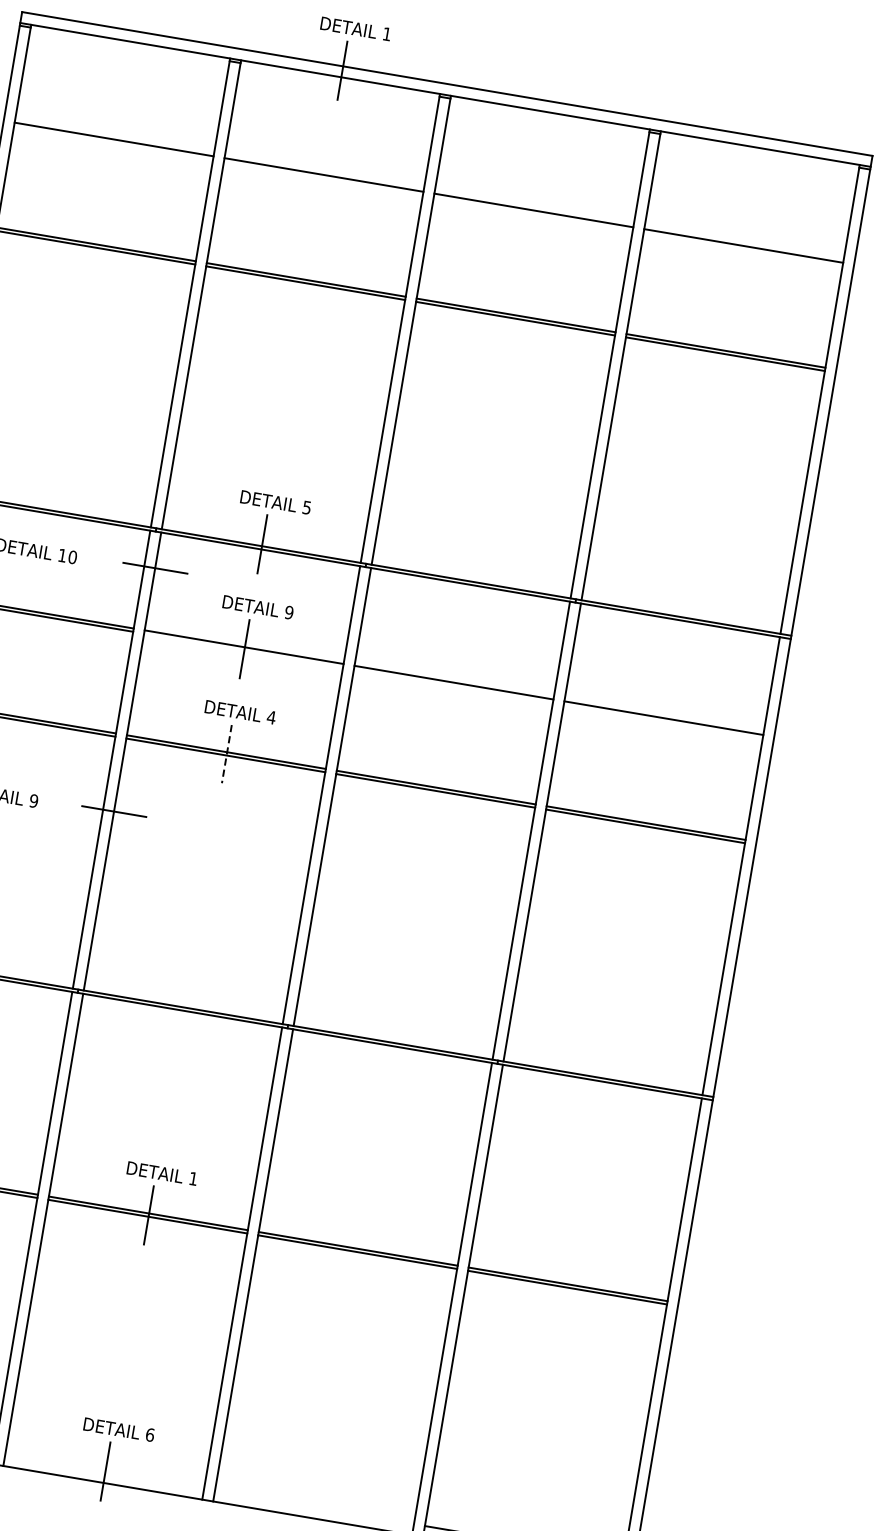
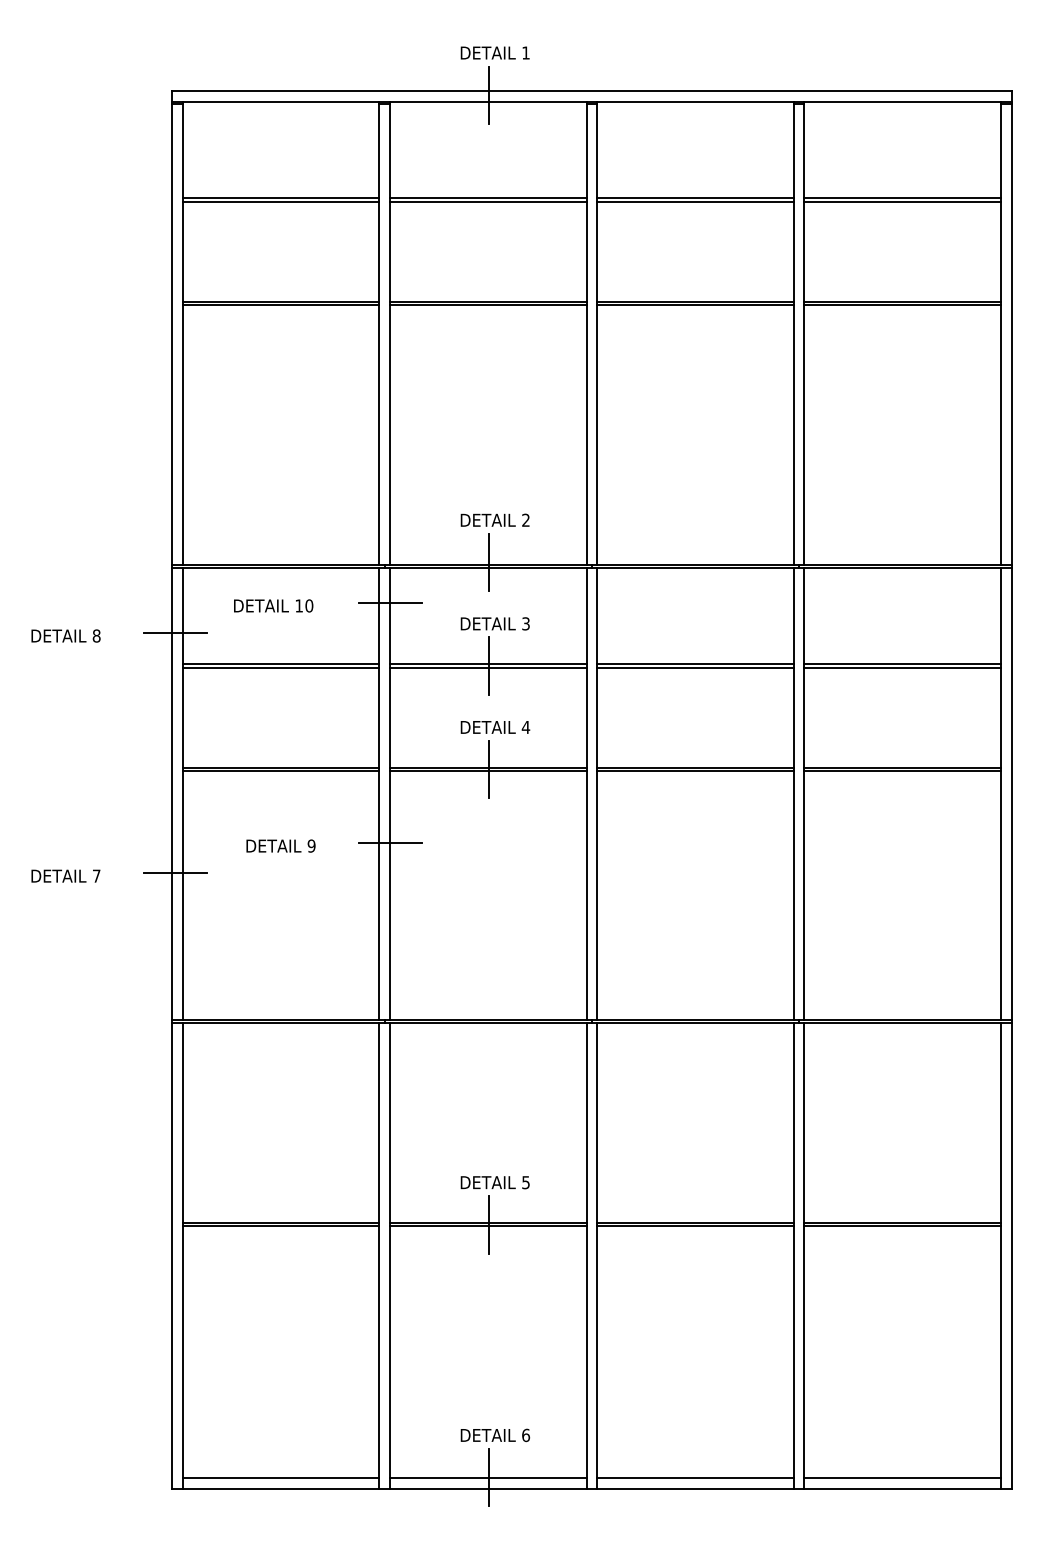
line: (113, 142) -> (281, 201), added
line: (323, 178) -> (488, 201), added
line: (533, 213) -> (695, 201), added
line: (743, 249) -> (902, 201), added
text: (306, 506) -> (525, 519), 5 -> 2
text: (288, 612) -> (525, 623), 9 -> 3
line: (243, 650) -> (488, 667), added
line: (453, 685) -> (695, 667), added
line: (663, 721) -> (902, 667), added
line: (227, 753) -> (489, 769), dashed -> solid
text: (192, 1178) -> (525, 1182), 1 -> 5
line: (104, 1472) -> (488, 1478), added
line: (314, 1507) -> (695, 1478), added

